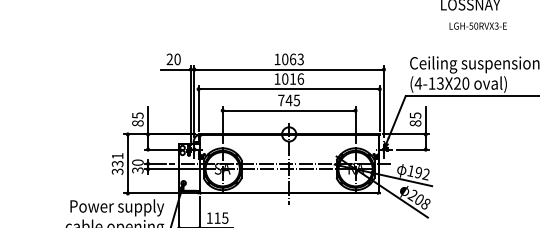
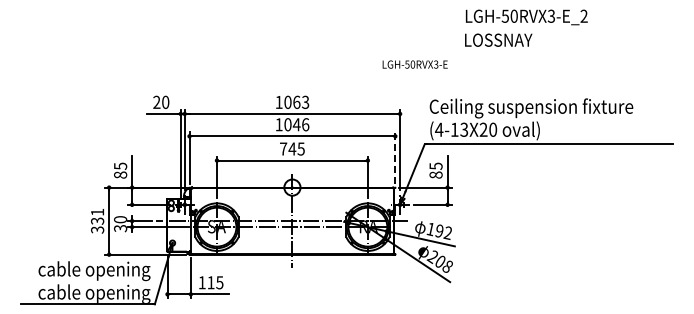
text: (477, 26) -> (414, 64), moved
text: (292, 78) -> (296, 124), 1016 -> 1046
line: (379, 107) -> (395, 157), solid -> dashed
text: (114, 208) -> (94, 271), Power supply -> cable opening

